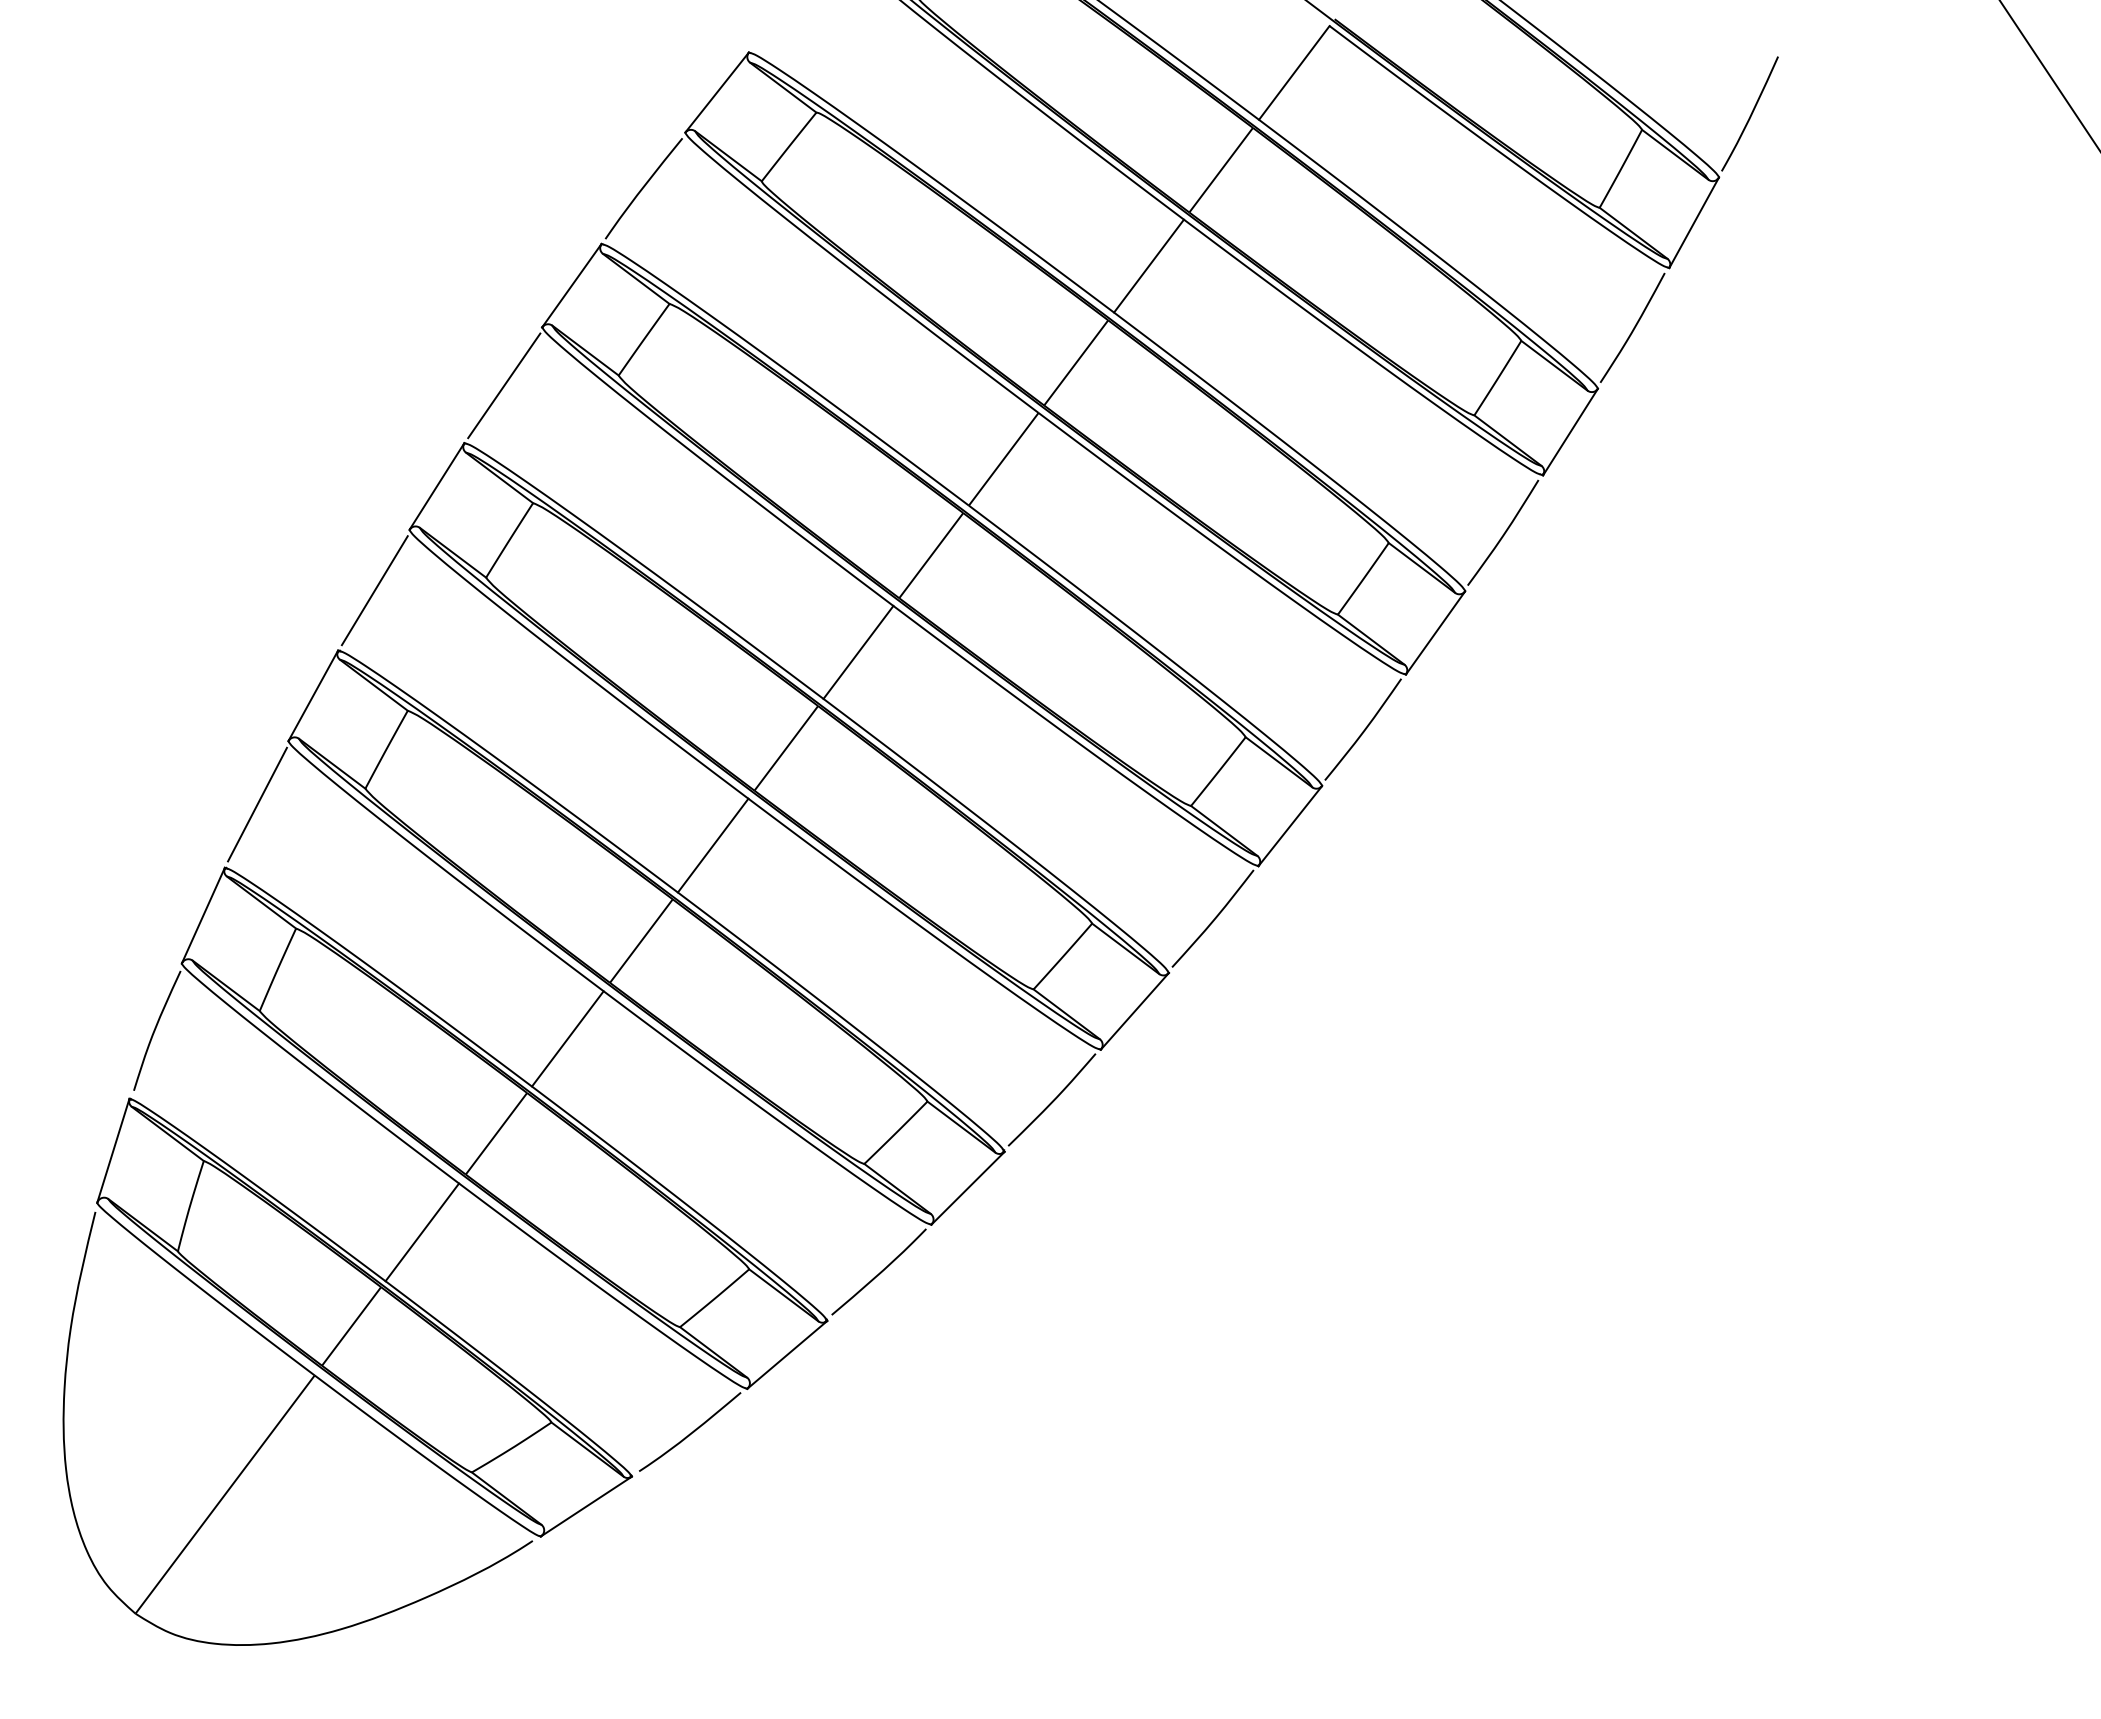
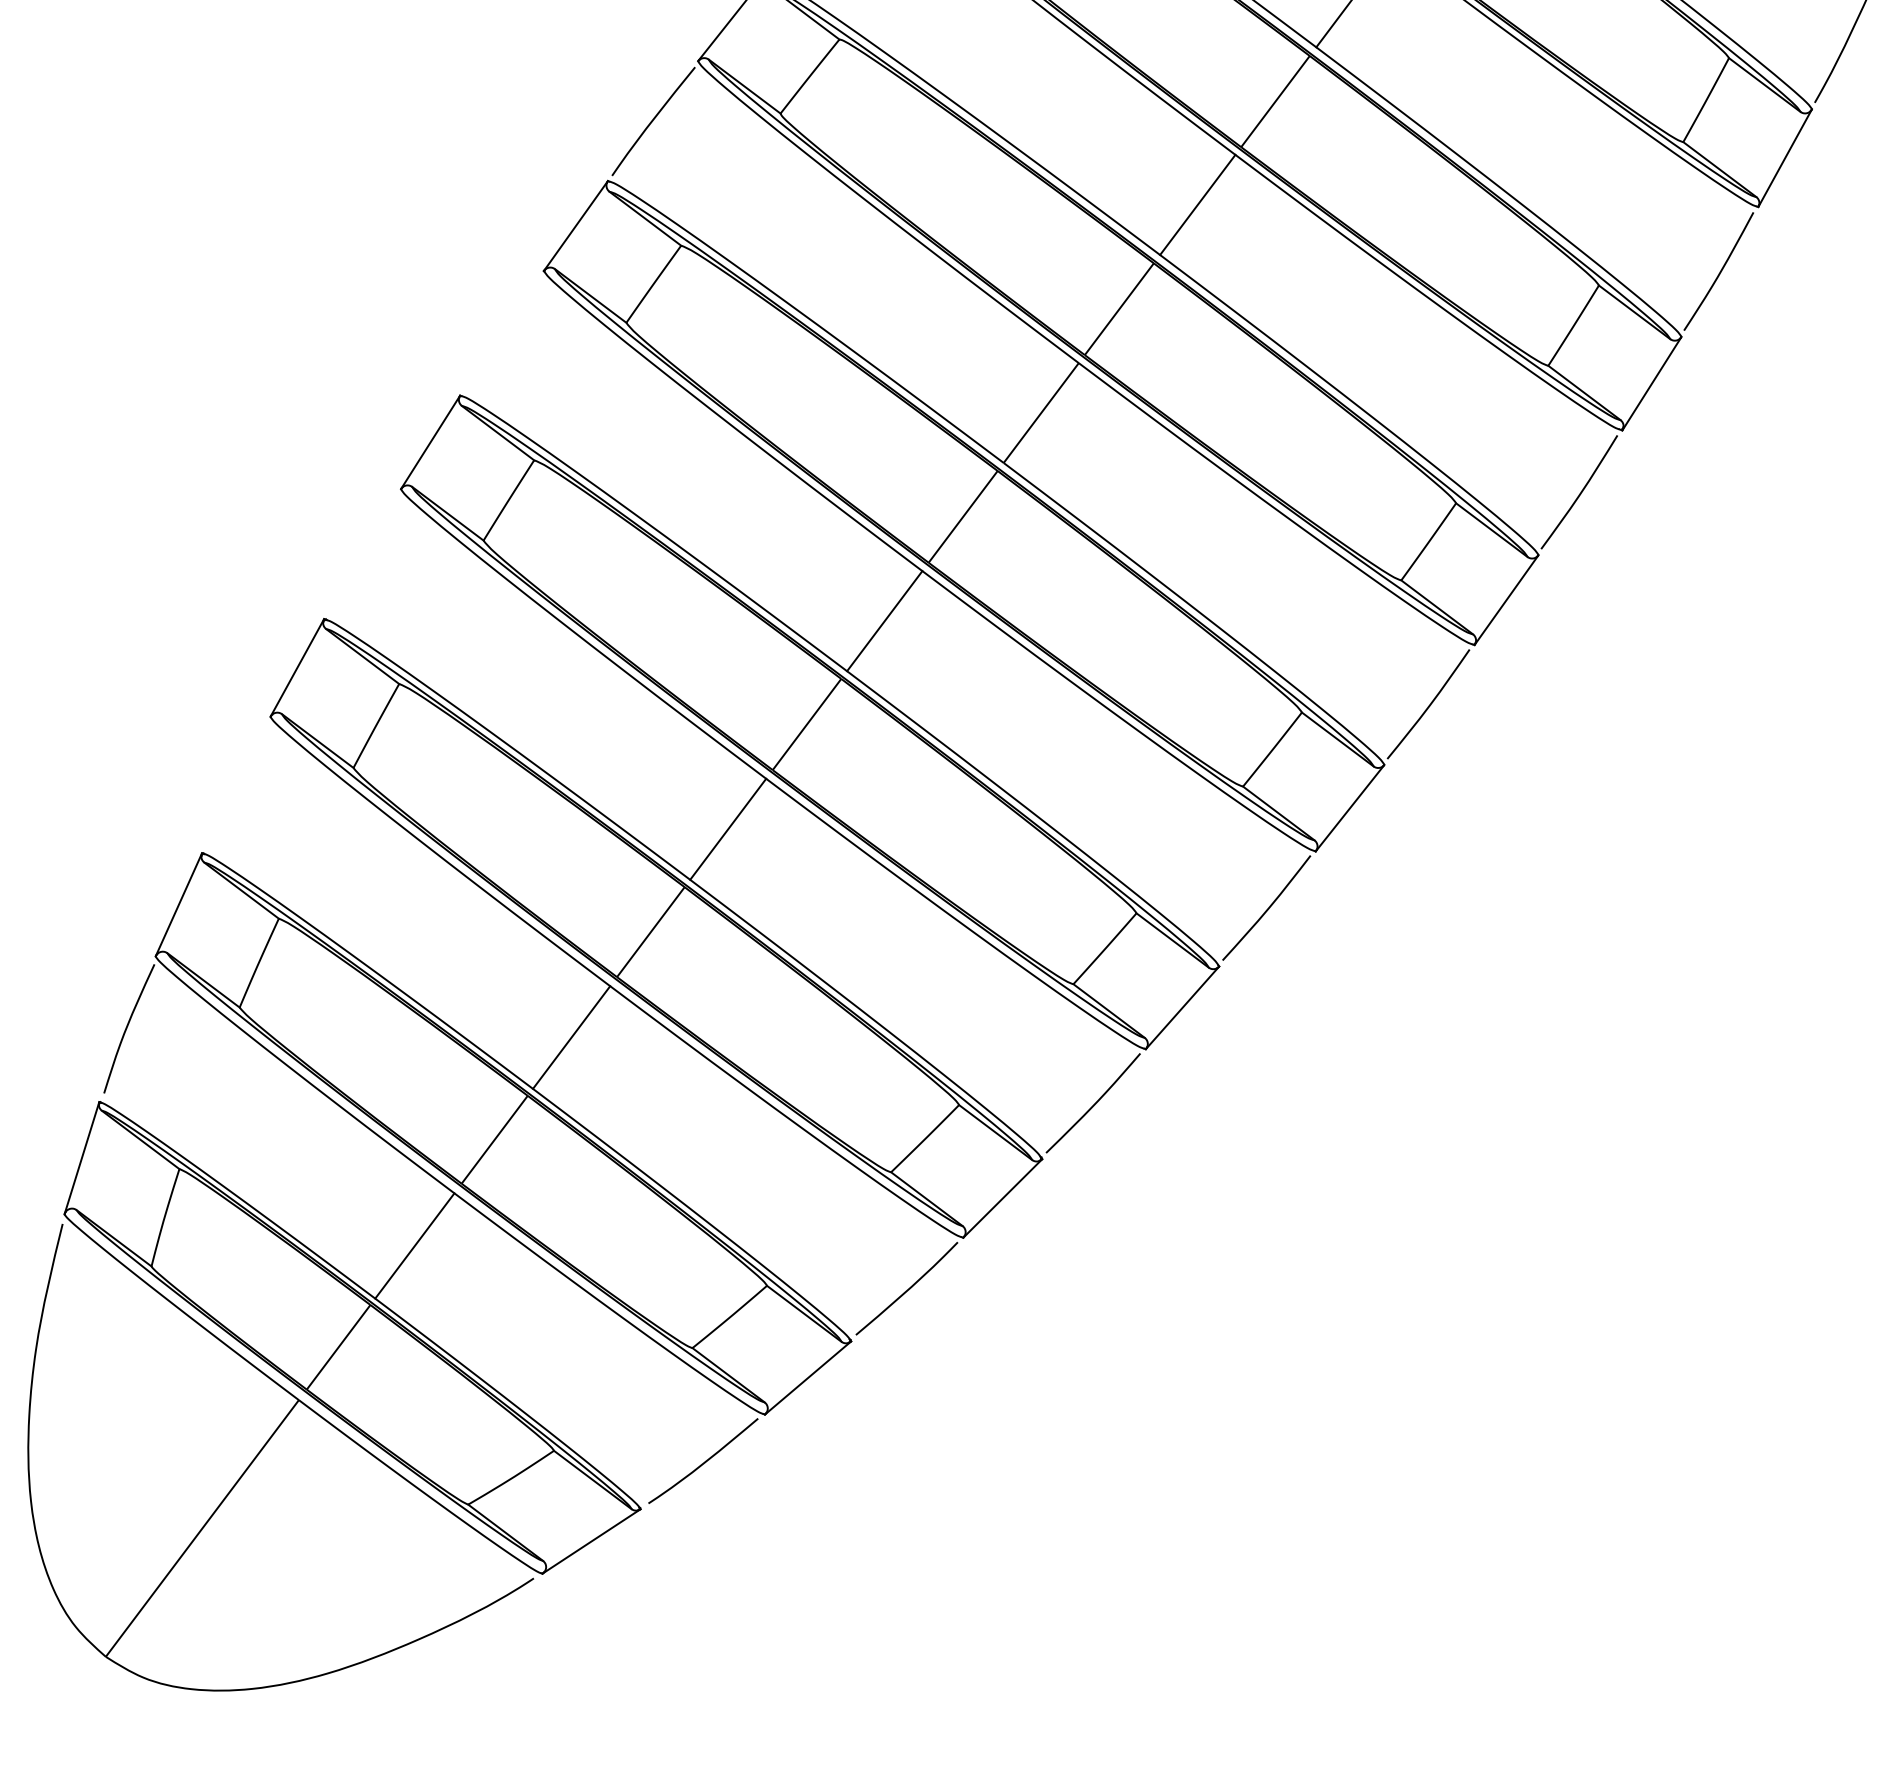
line: (504, 385) -> (503, 333), removed
line: (374, 590) -> (363, 554), removed
line: (257, 804) -> (237, 784), removed

